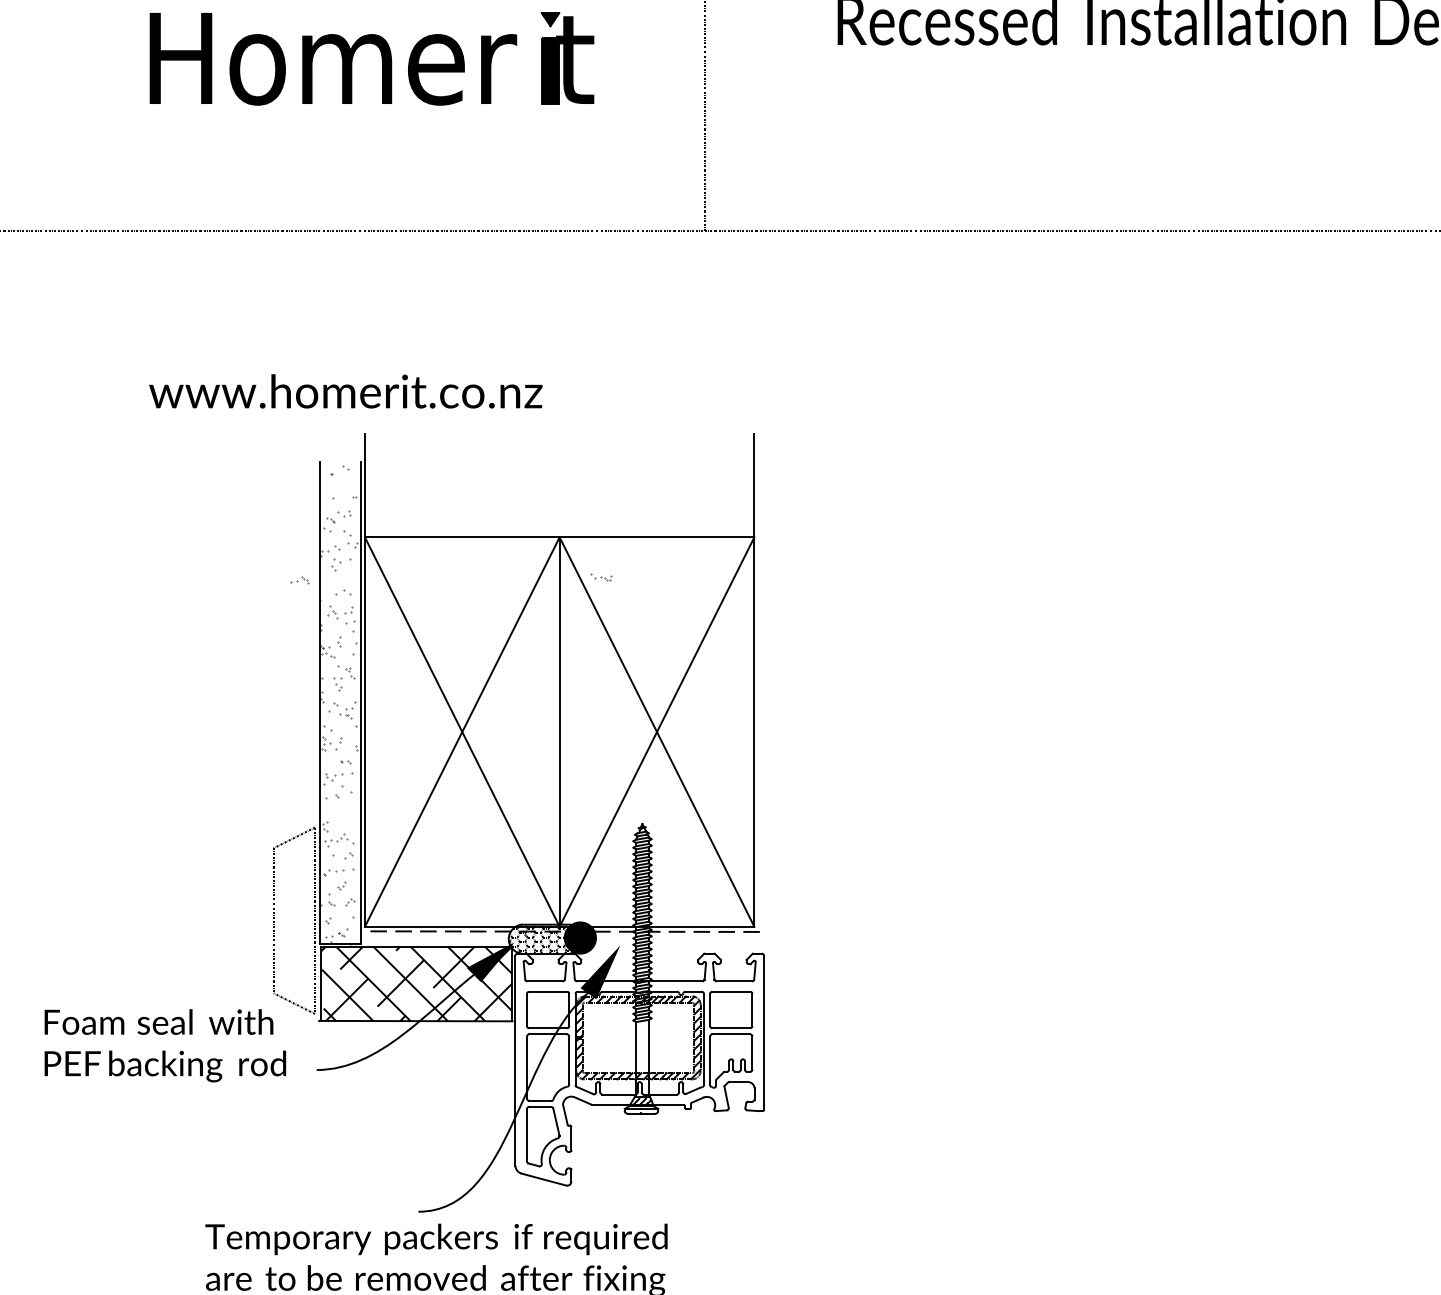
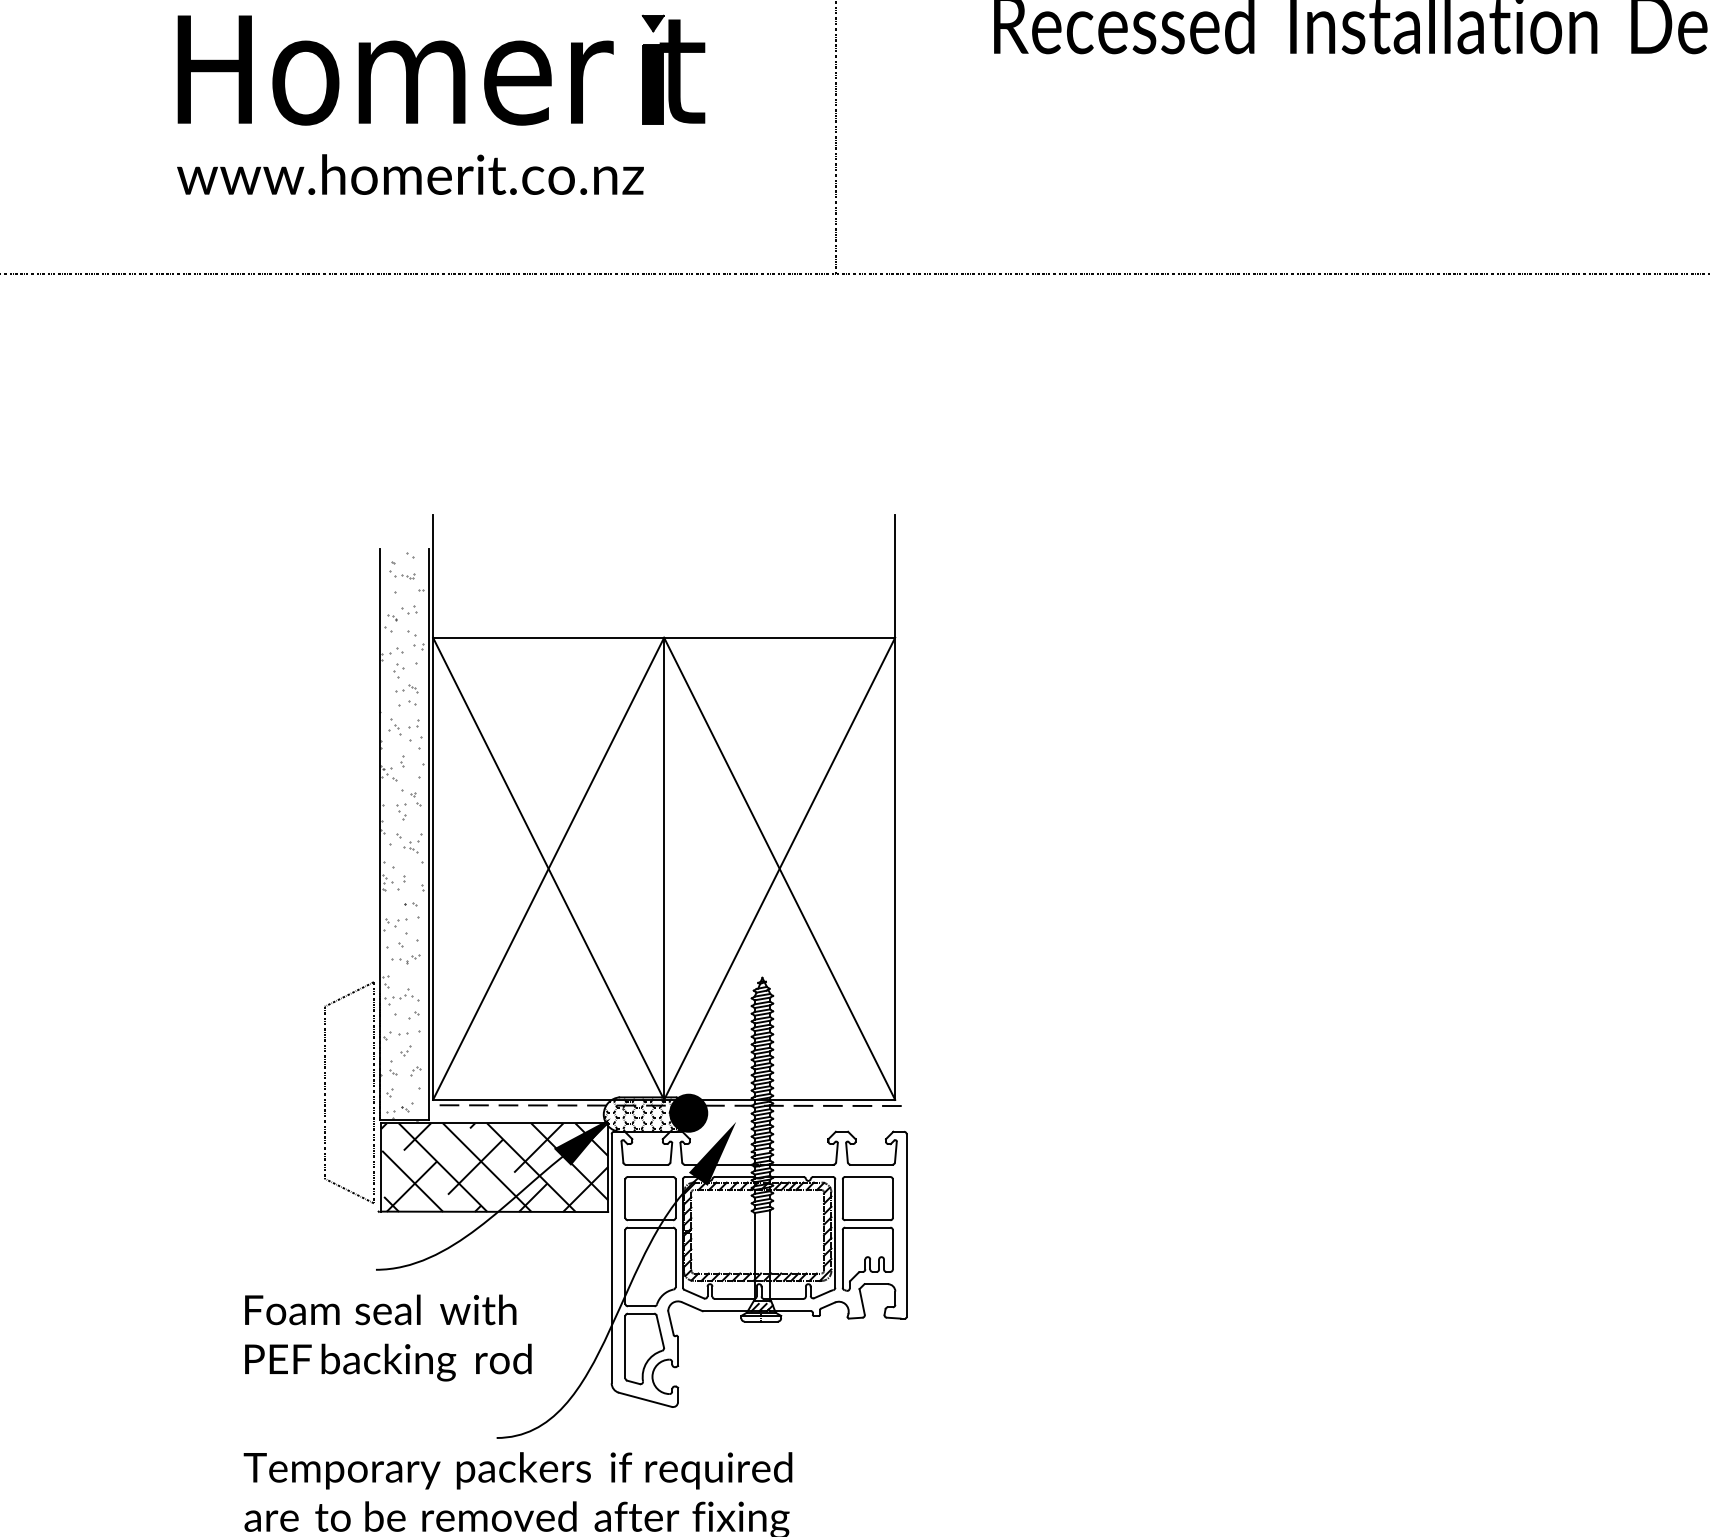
text: (345, 391) -> (410, 174), moved
part: (601, 576) -> (402, 574), moved
part: (299, 580) -> (406, 688), moved
part: (341, 808) -> (405, 959), added
text: (165, 1045) -> (388, 1337), moved

